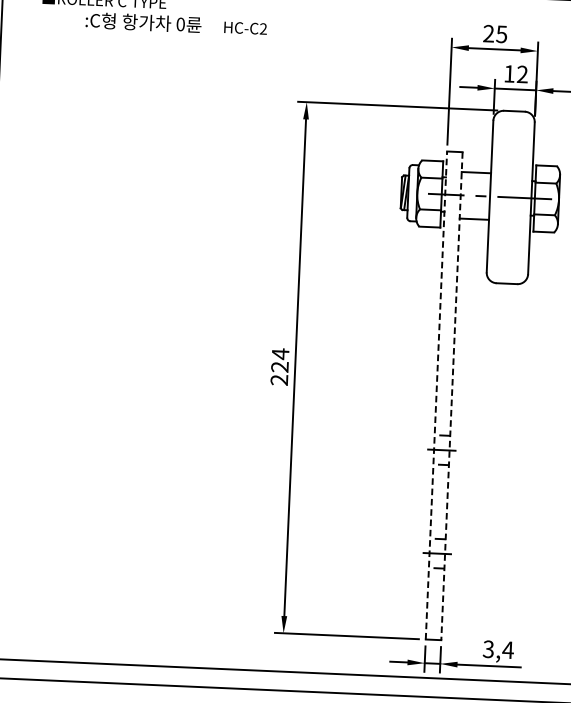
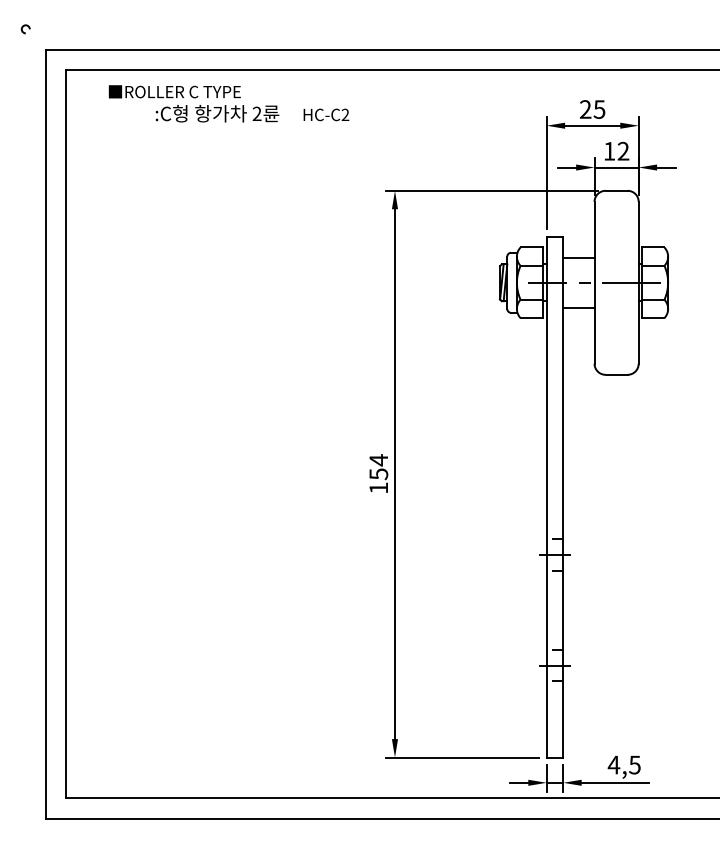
text: (180, 24) -> (256, 113), 0 -> 2
text: (279, 372) -> (378, 480), 224 -> 154
line: (436, 394) -> (546, 496), dashed -> solid
line: (452, 396) -> (563, 497), dashed -> solid
text: (498, 649) -> (624, 764), 3,4 -> 4,5

